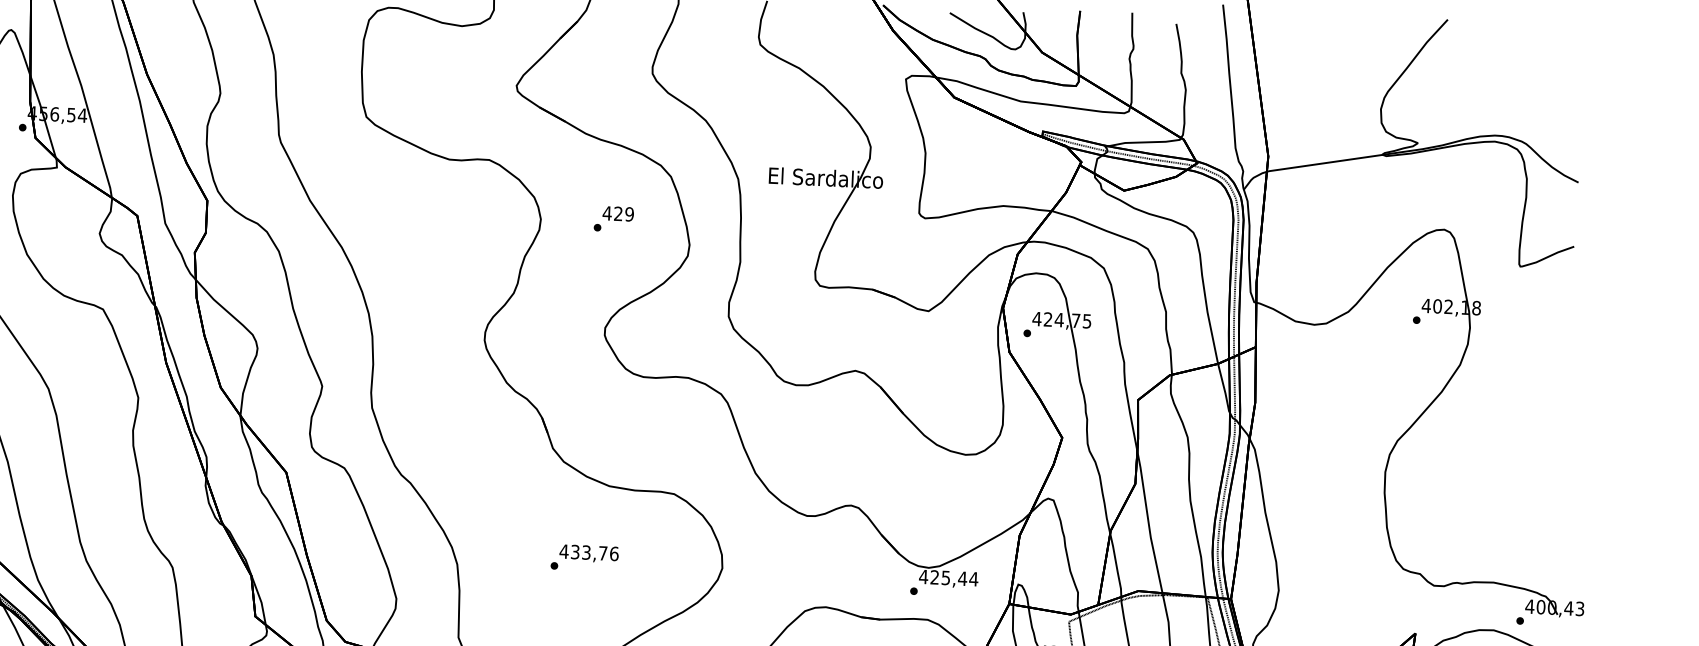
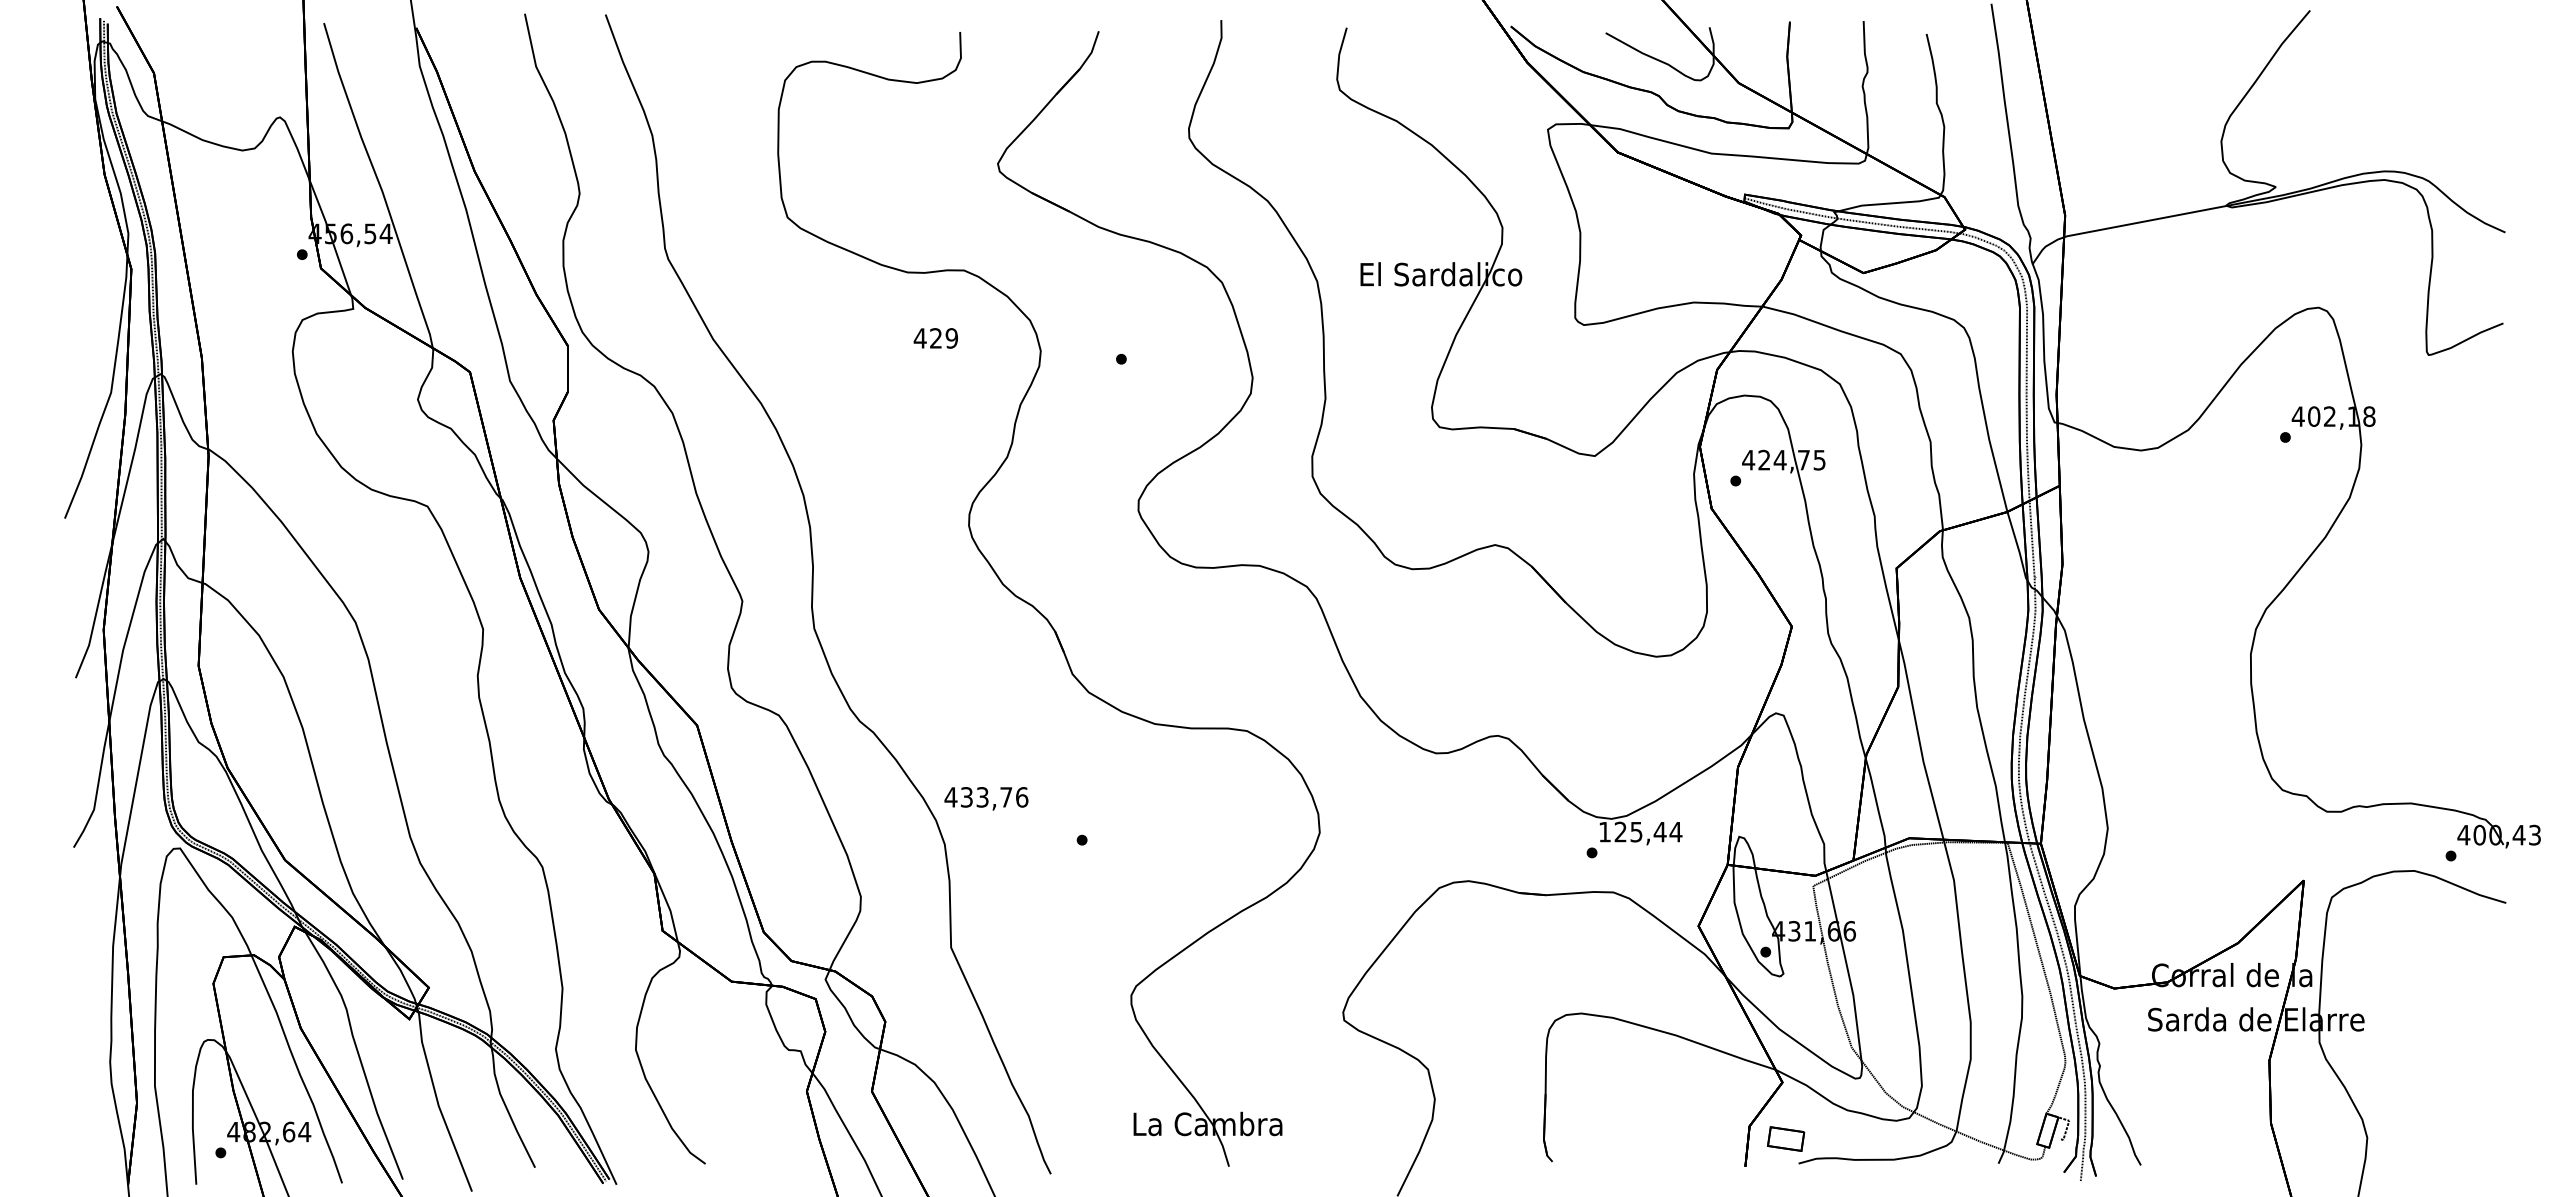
text: (618, 213) -> (935, 338), moved
text: (589, 553) -> (986, 798), moved
text: (923, 577) -> (1604, 832), 425,44 -> 125,44

